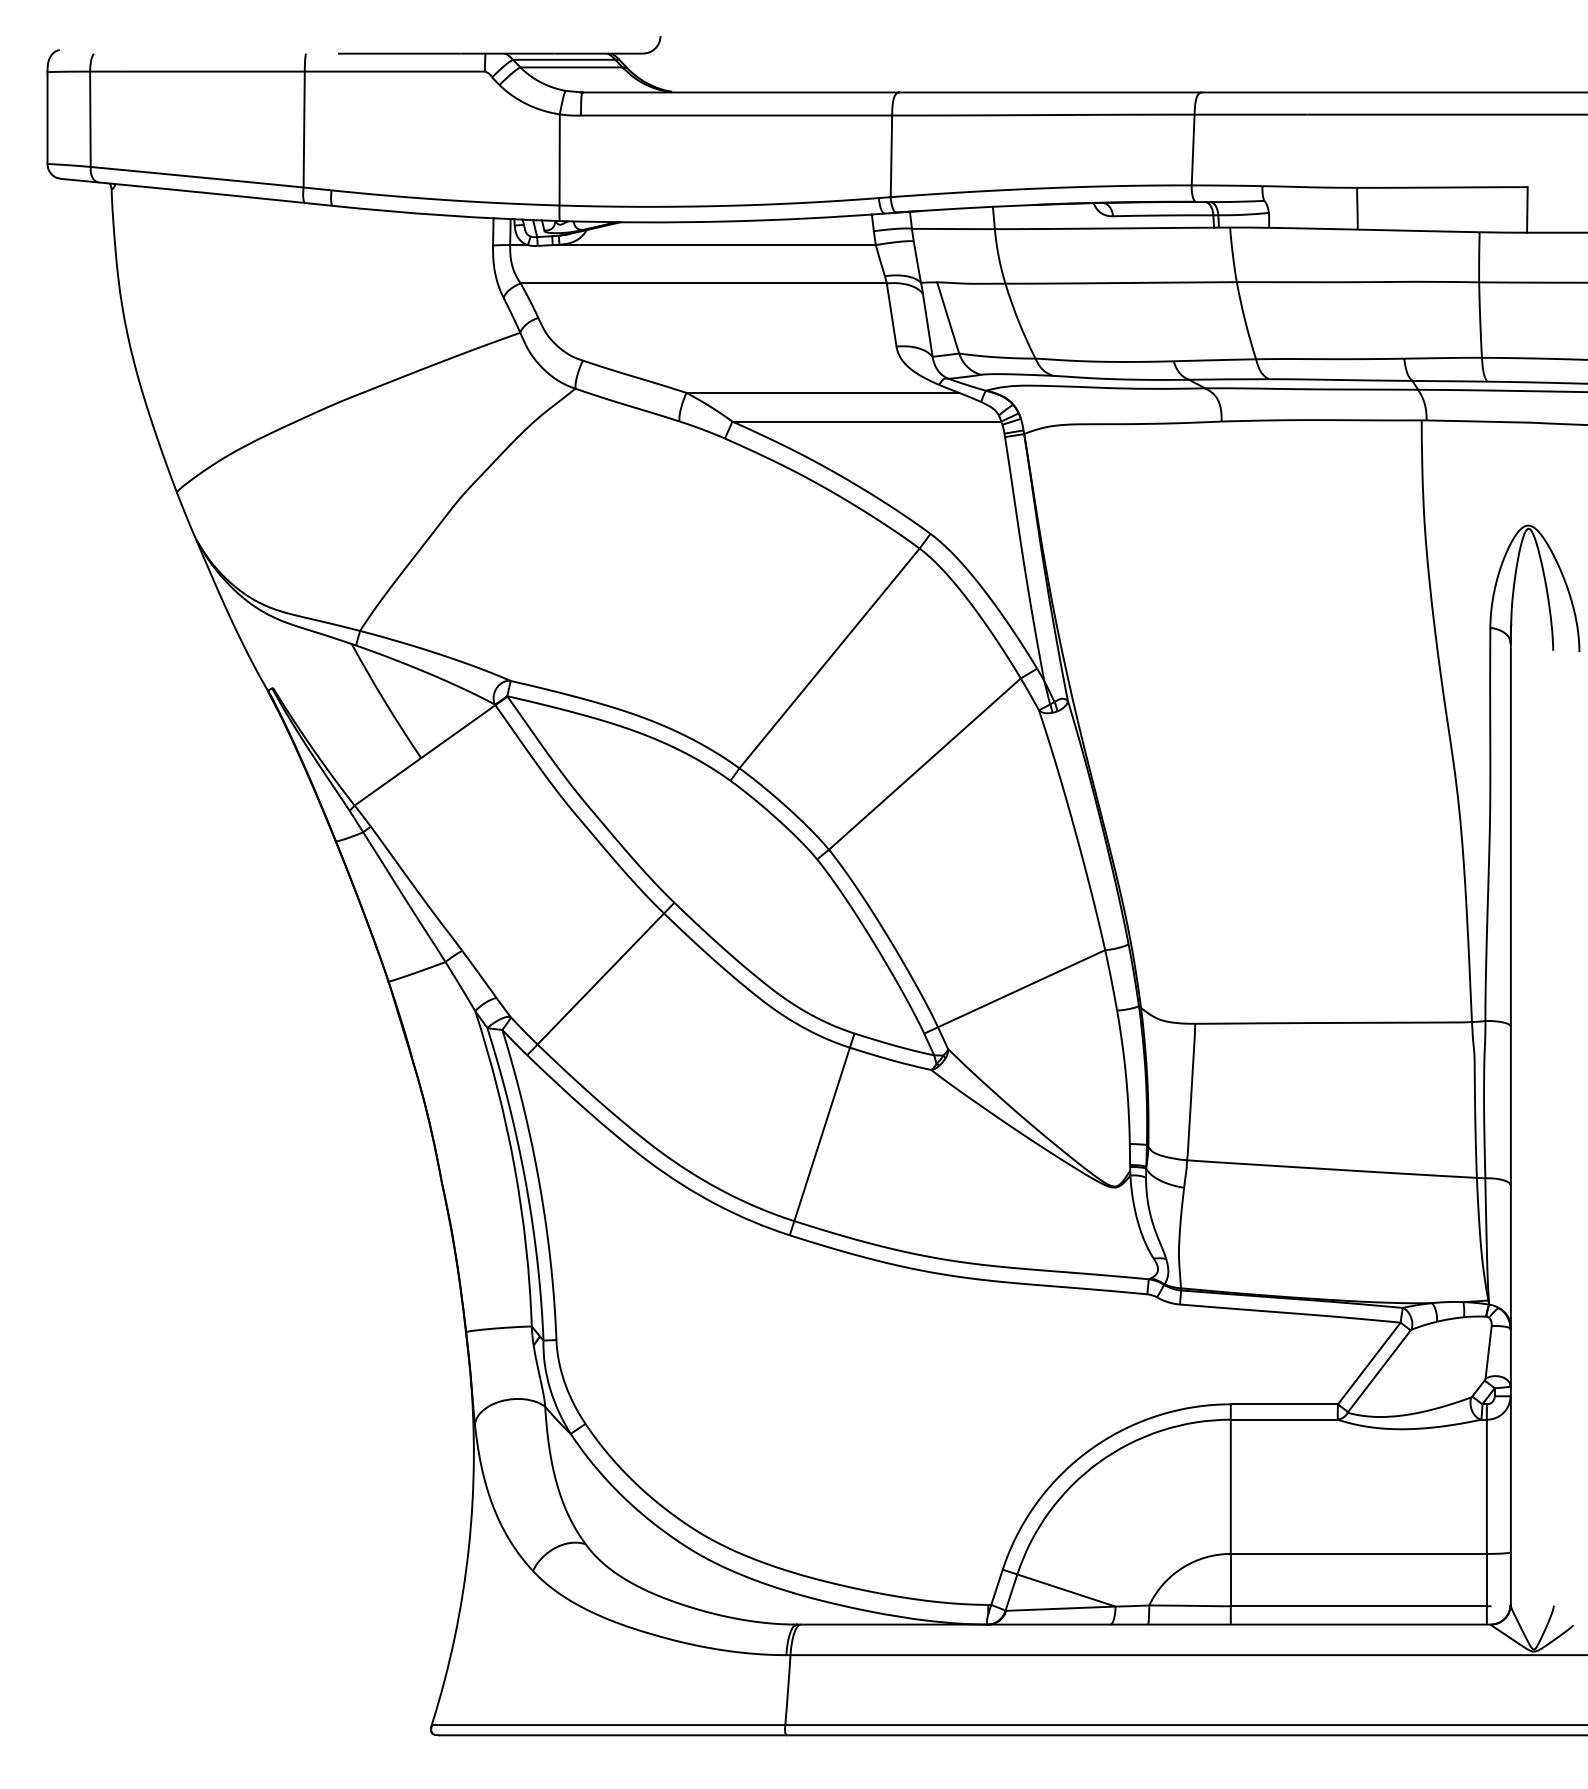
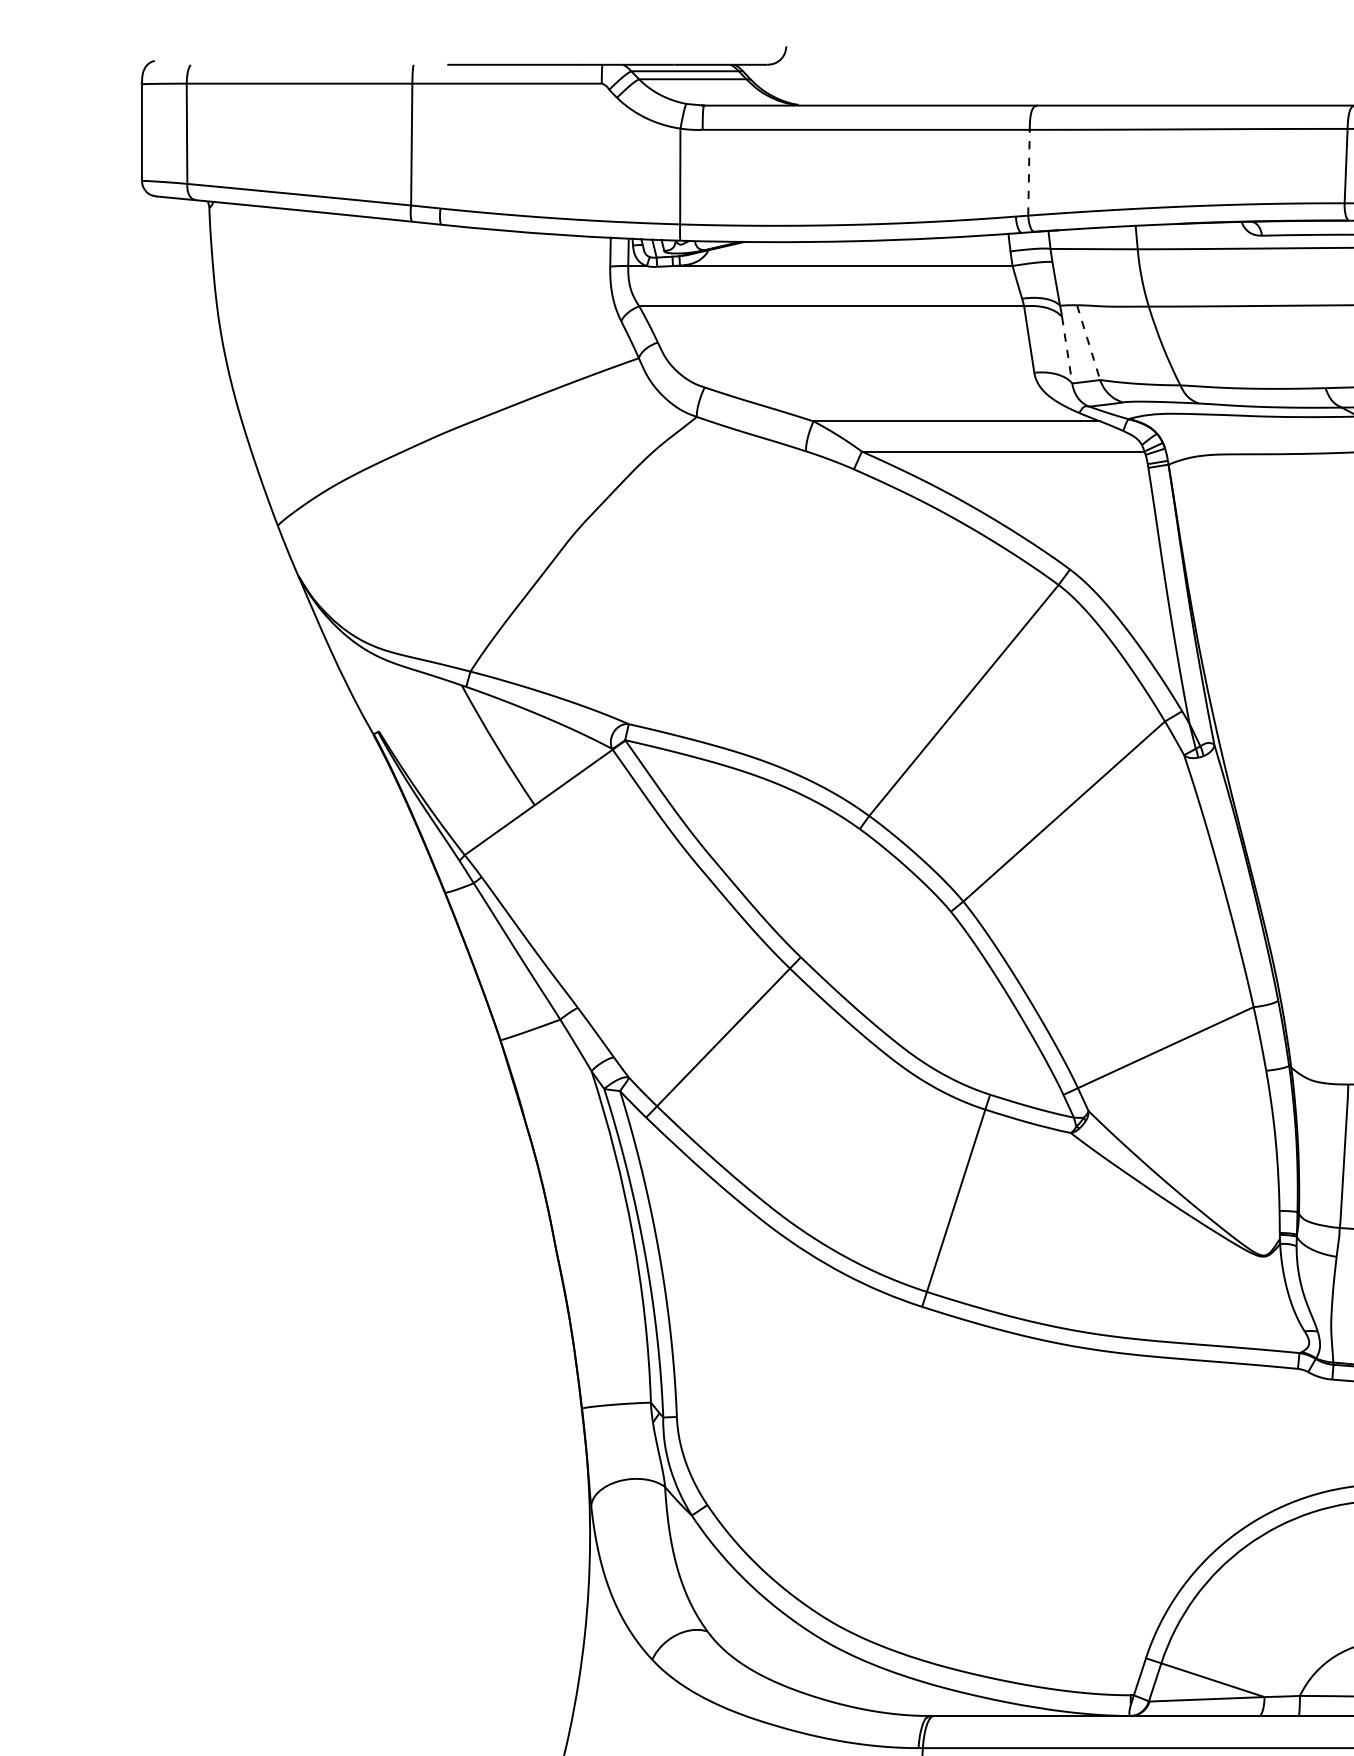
line: (891, 156) -> (1029, 172), solid -> dashed
line: (948, 318) -> (1088, 343), solid -> dashed
line: (927, 325) -> (1066, 350), solid -> dashed

